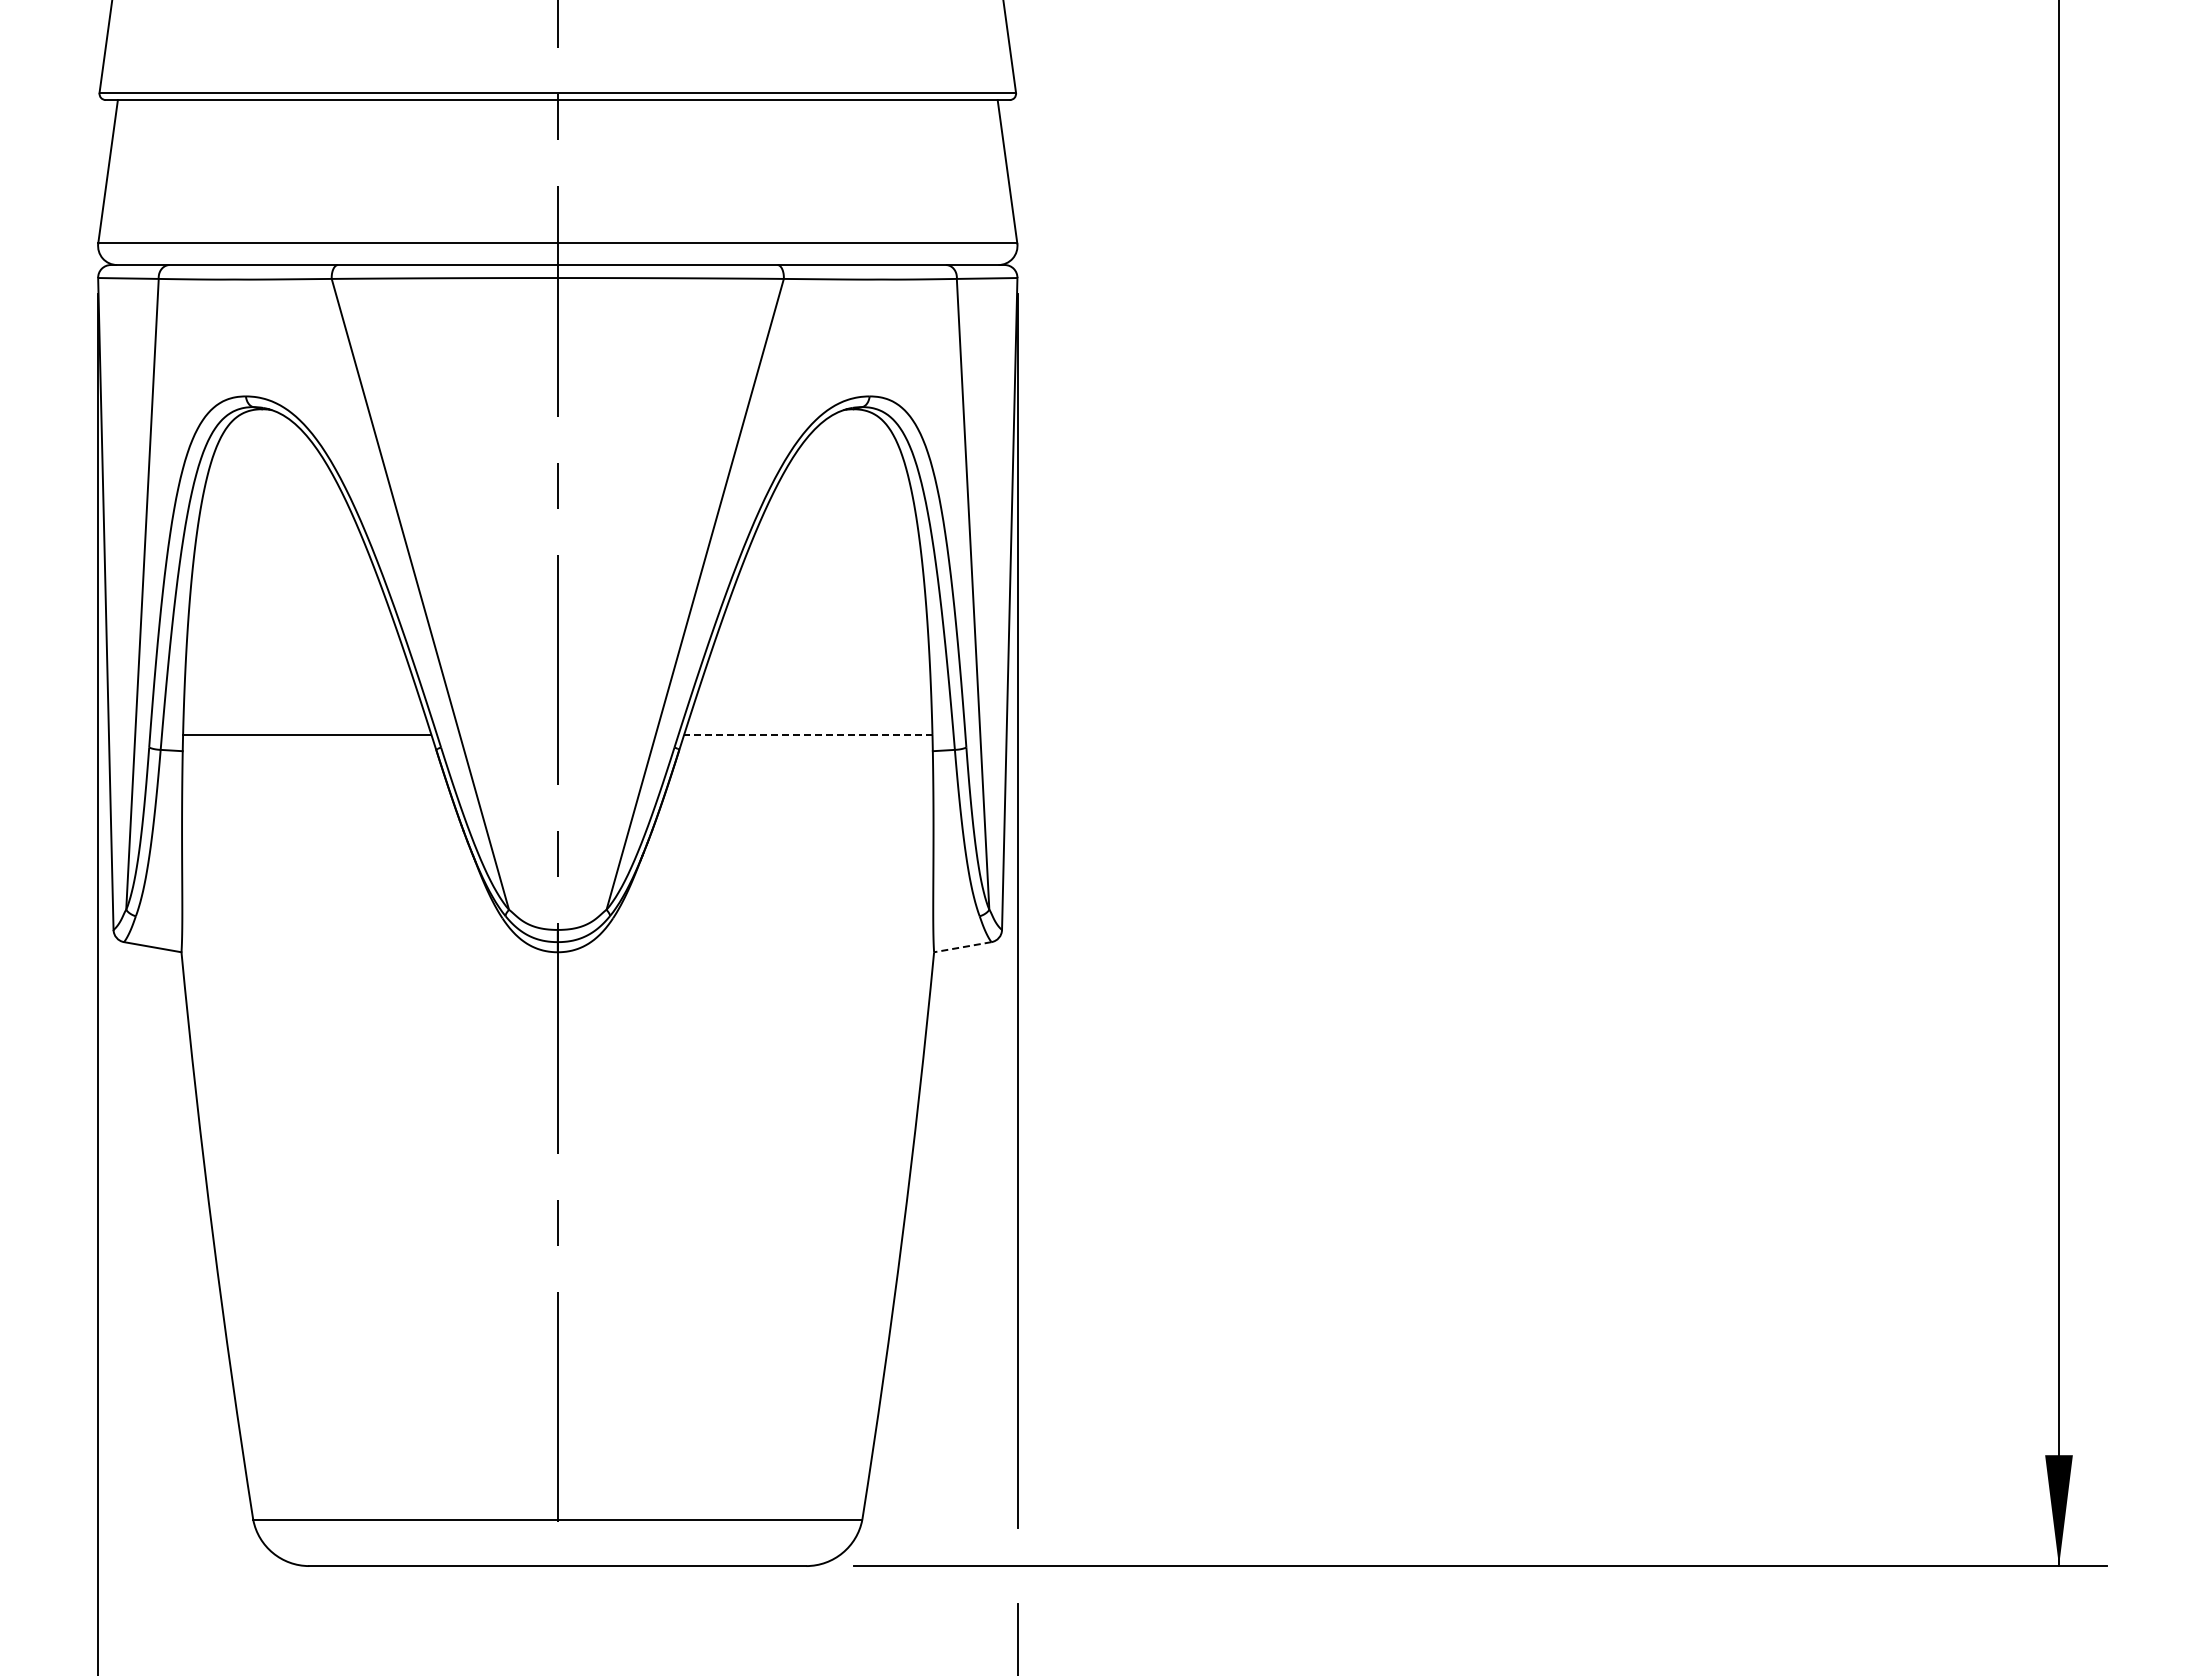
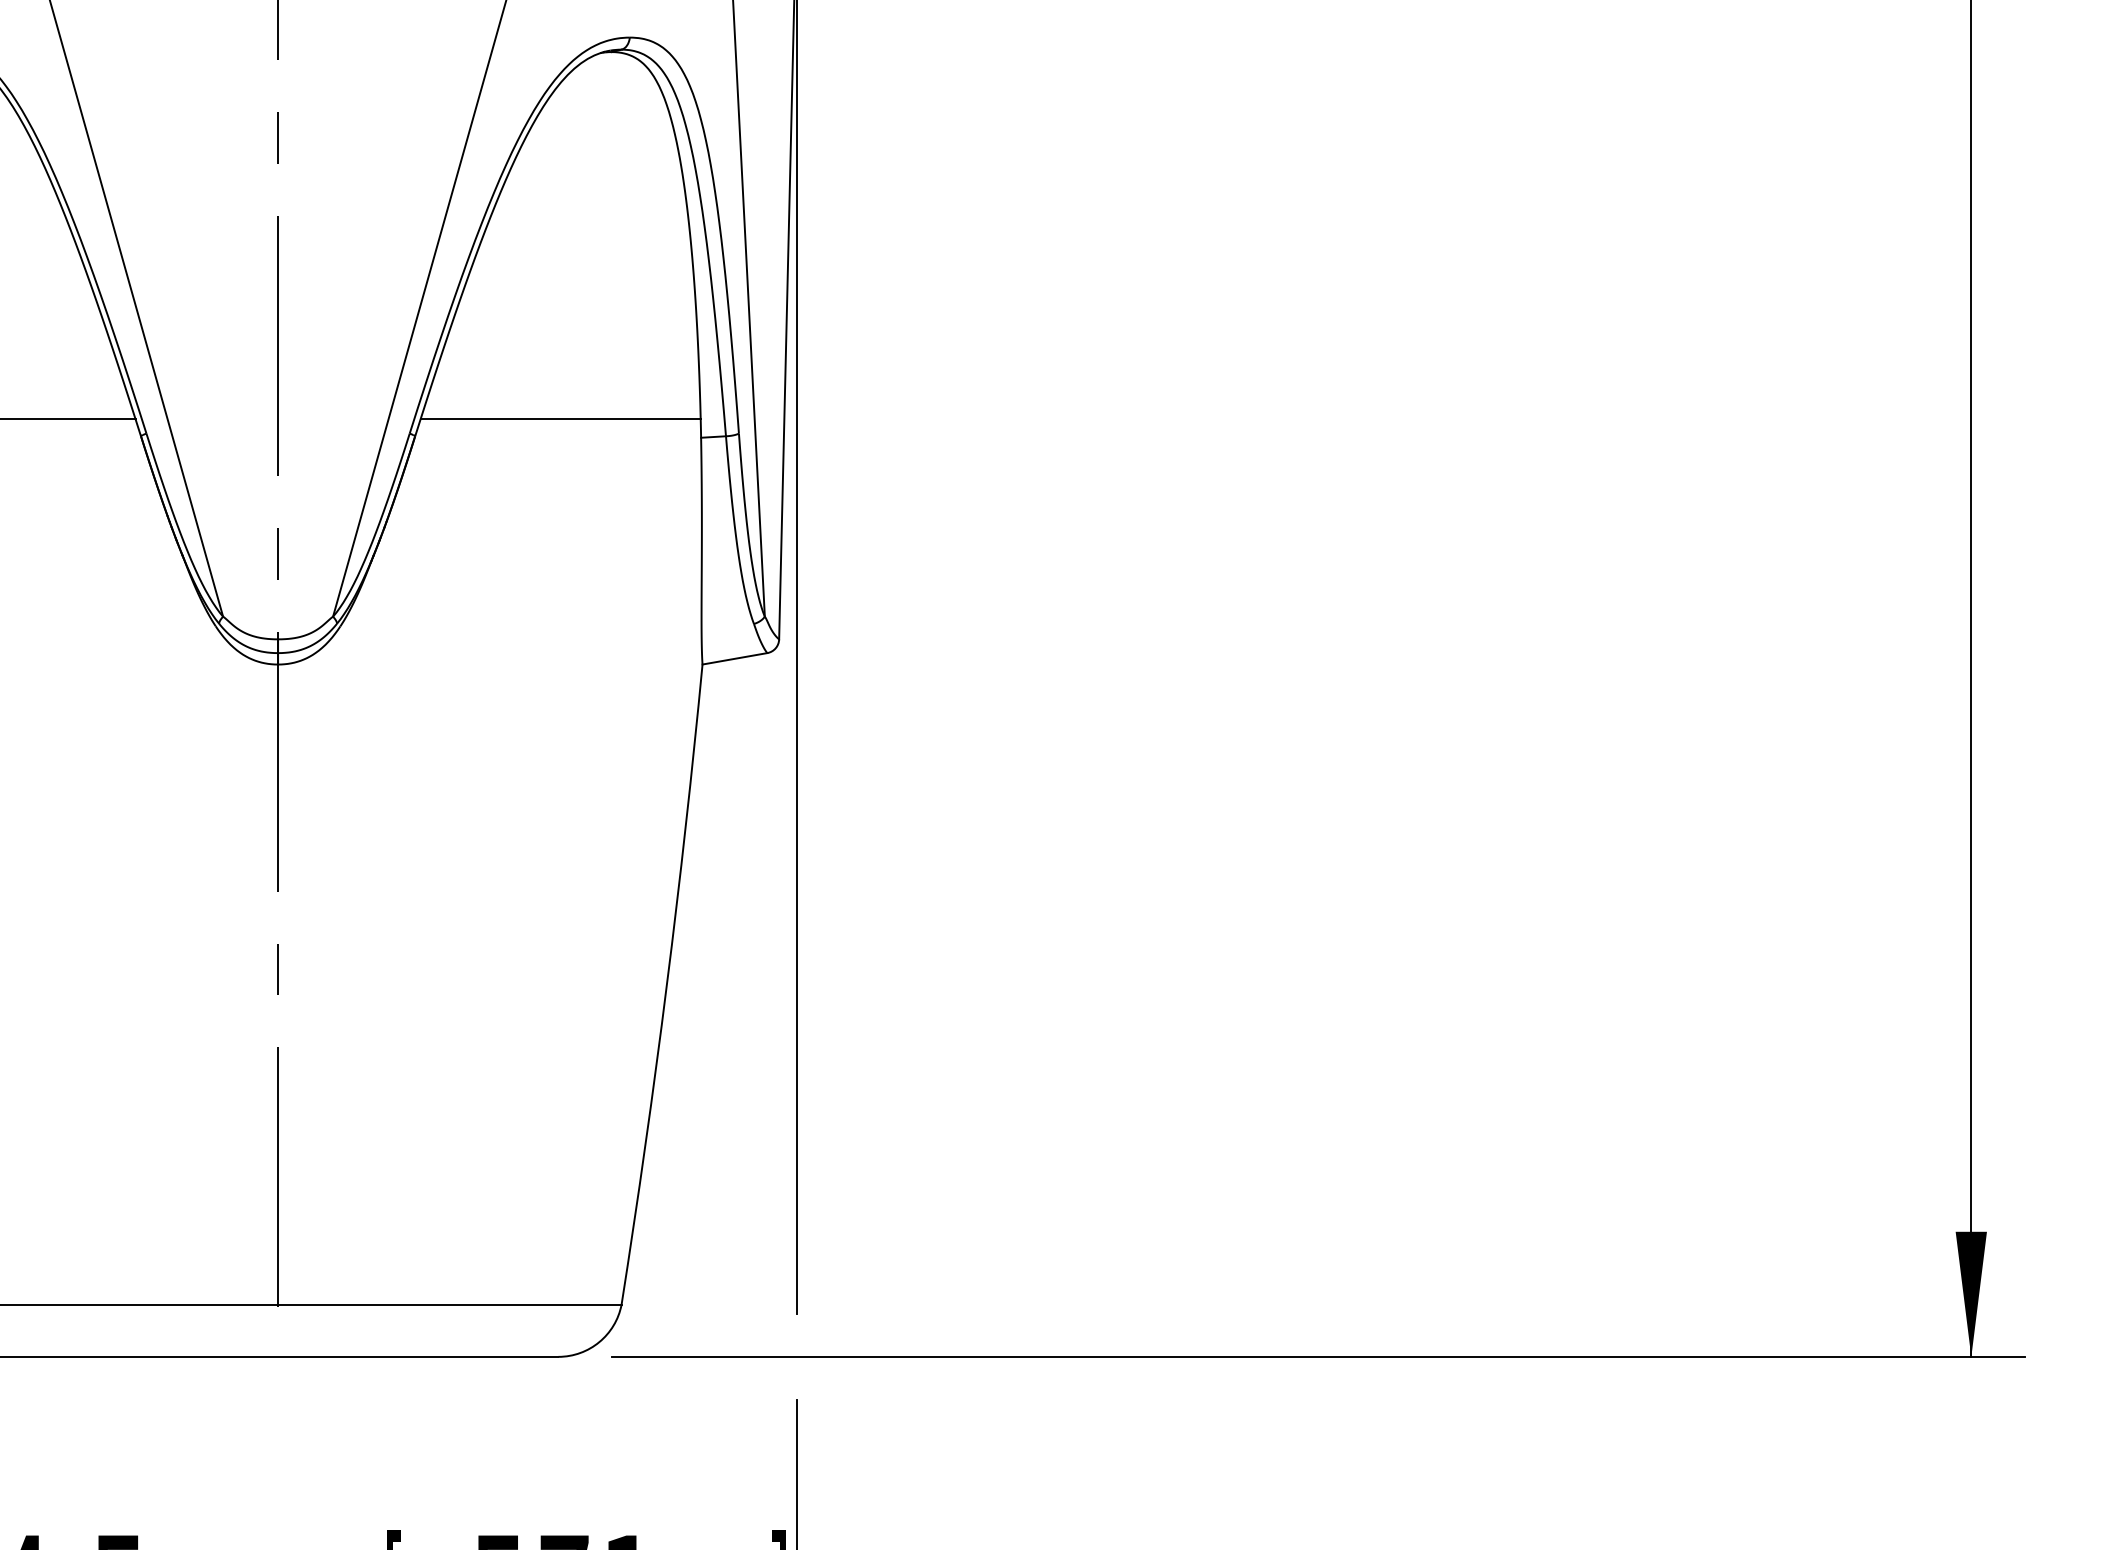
line: (807, 734) -> (559, 418), dashed -> solid
line: (962, 947) -> (734, 659), dashed -> solid

